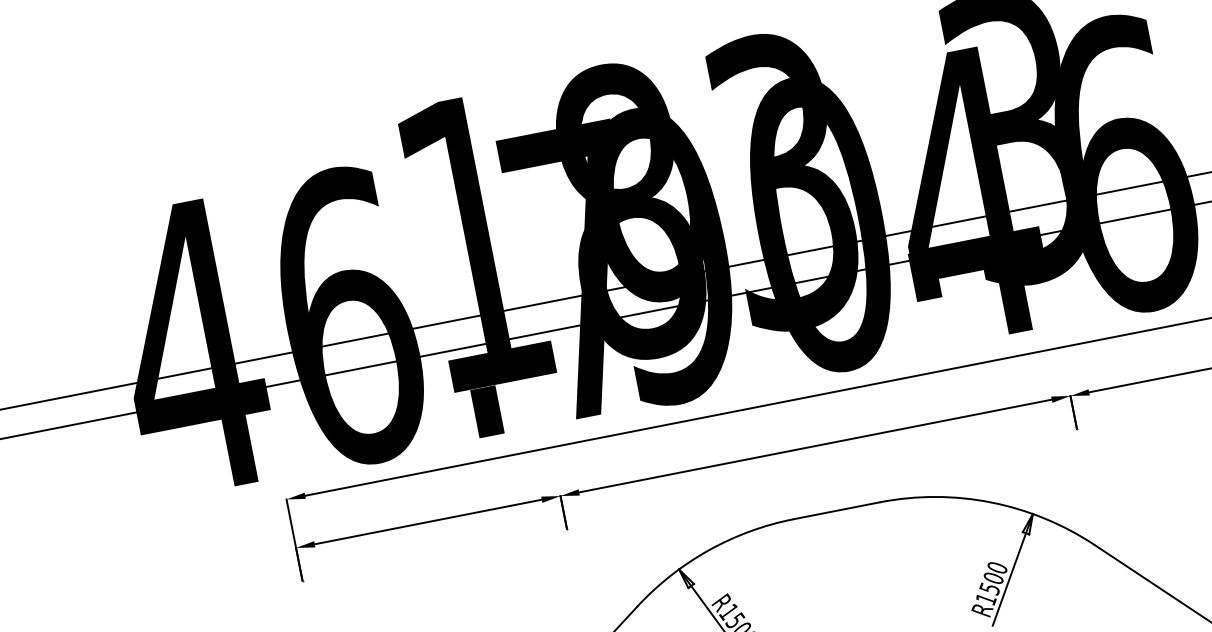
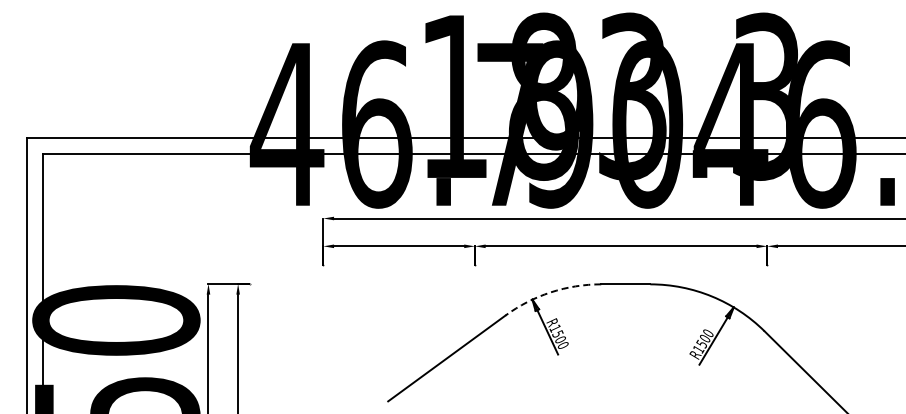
arc: (708, 550) -> (550, 292), solid -> dashed

